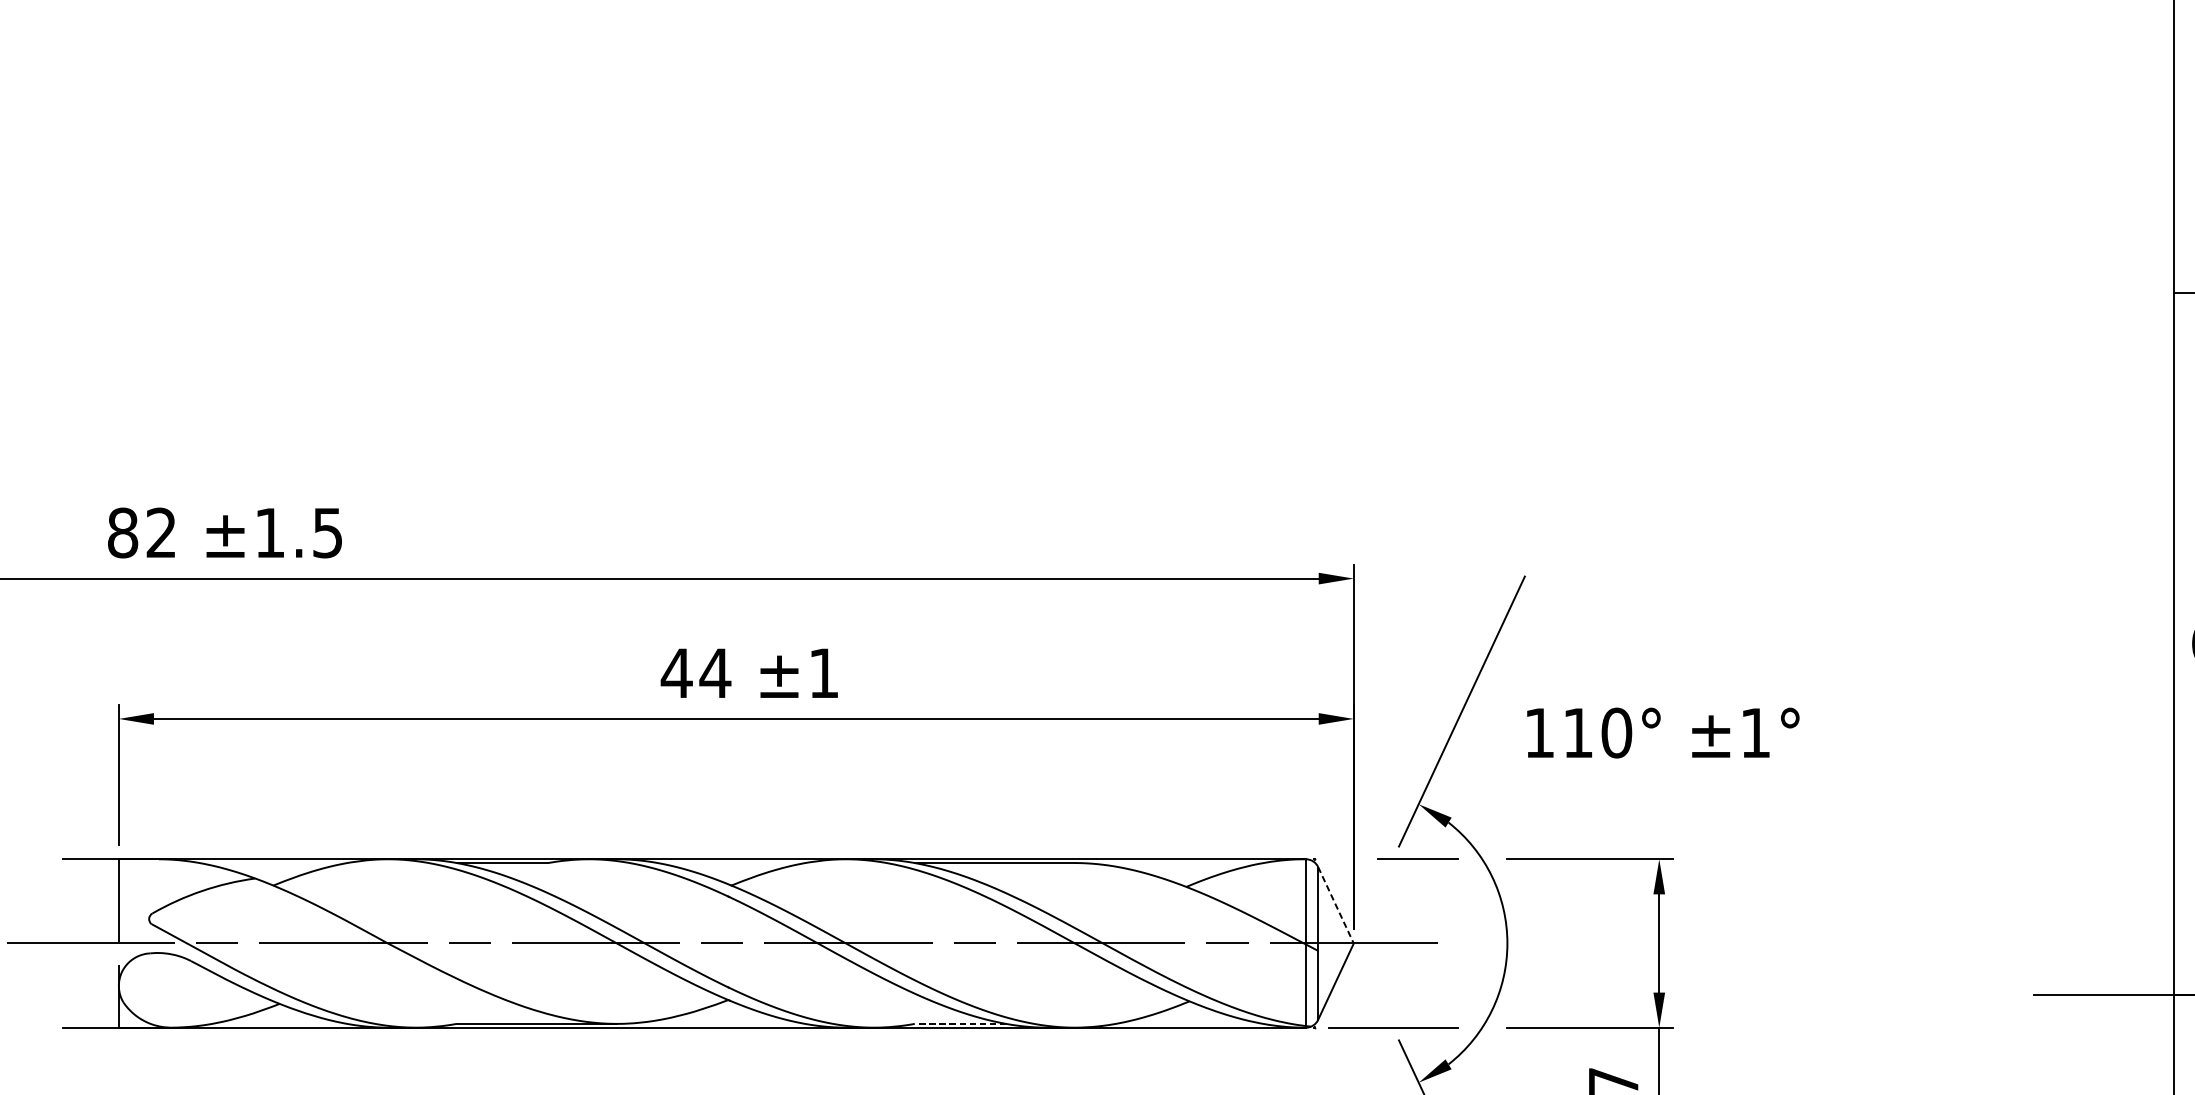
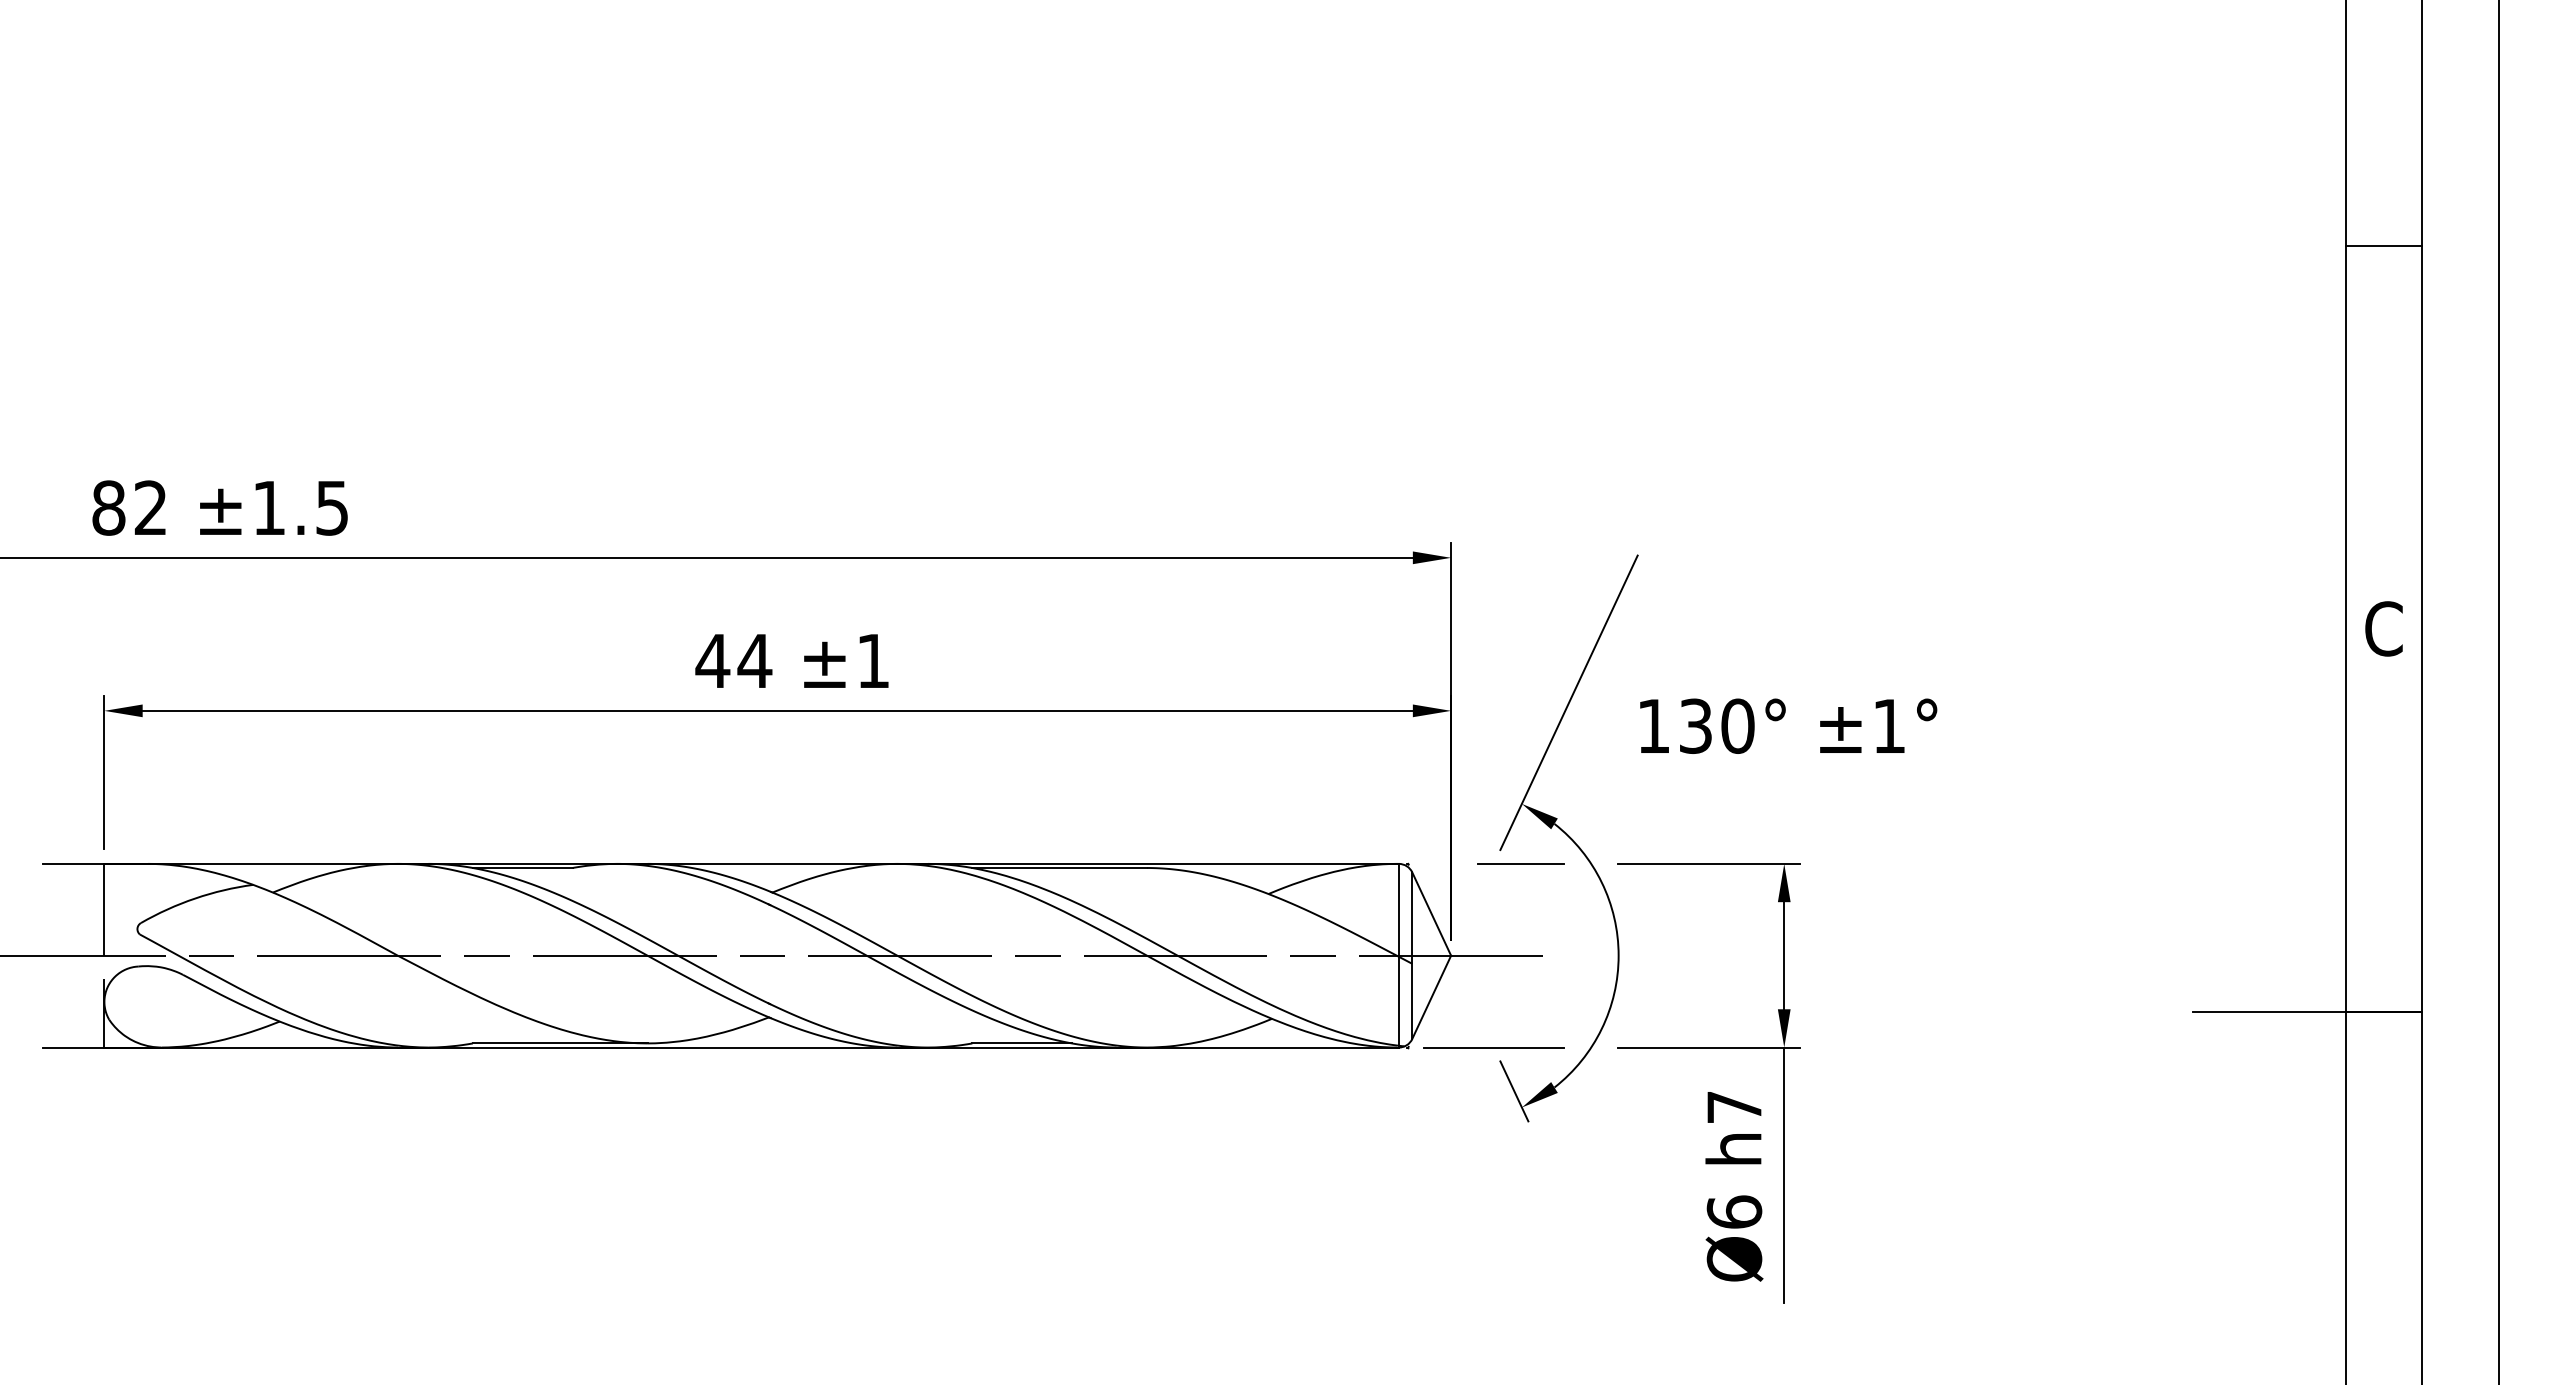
text: (1577, 732) -> (1695, 725), 110° -> 130°
line: (1335, 905) -> (1431, 914), dashed -> solid
line: (960, 1023) -> (1022, 1043), dashed -> solid

